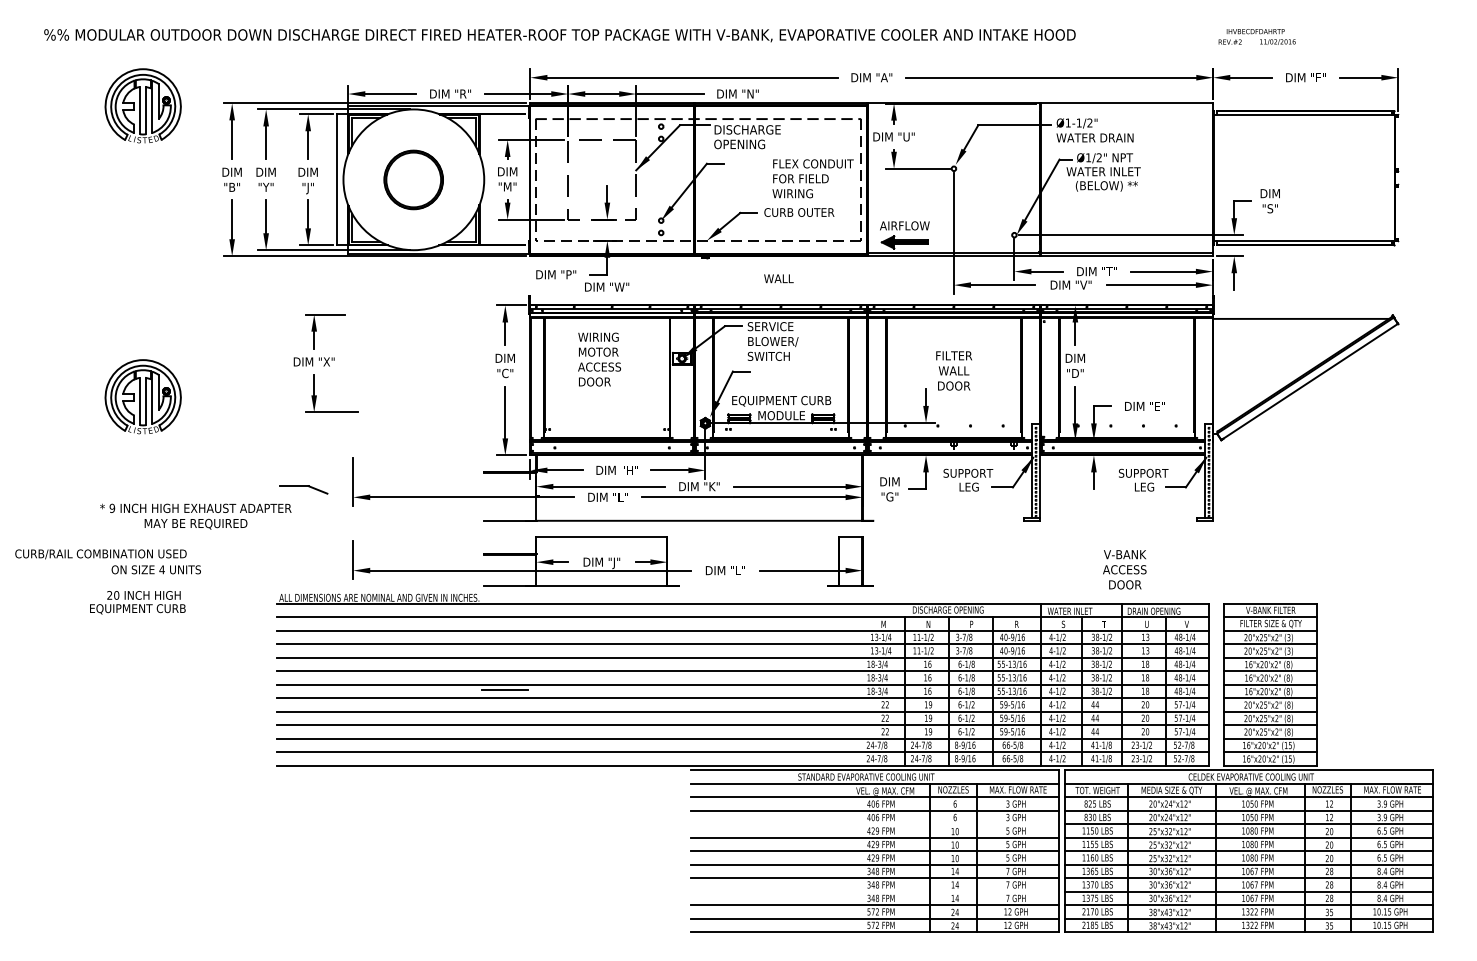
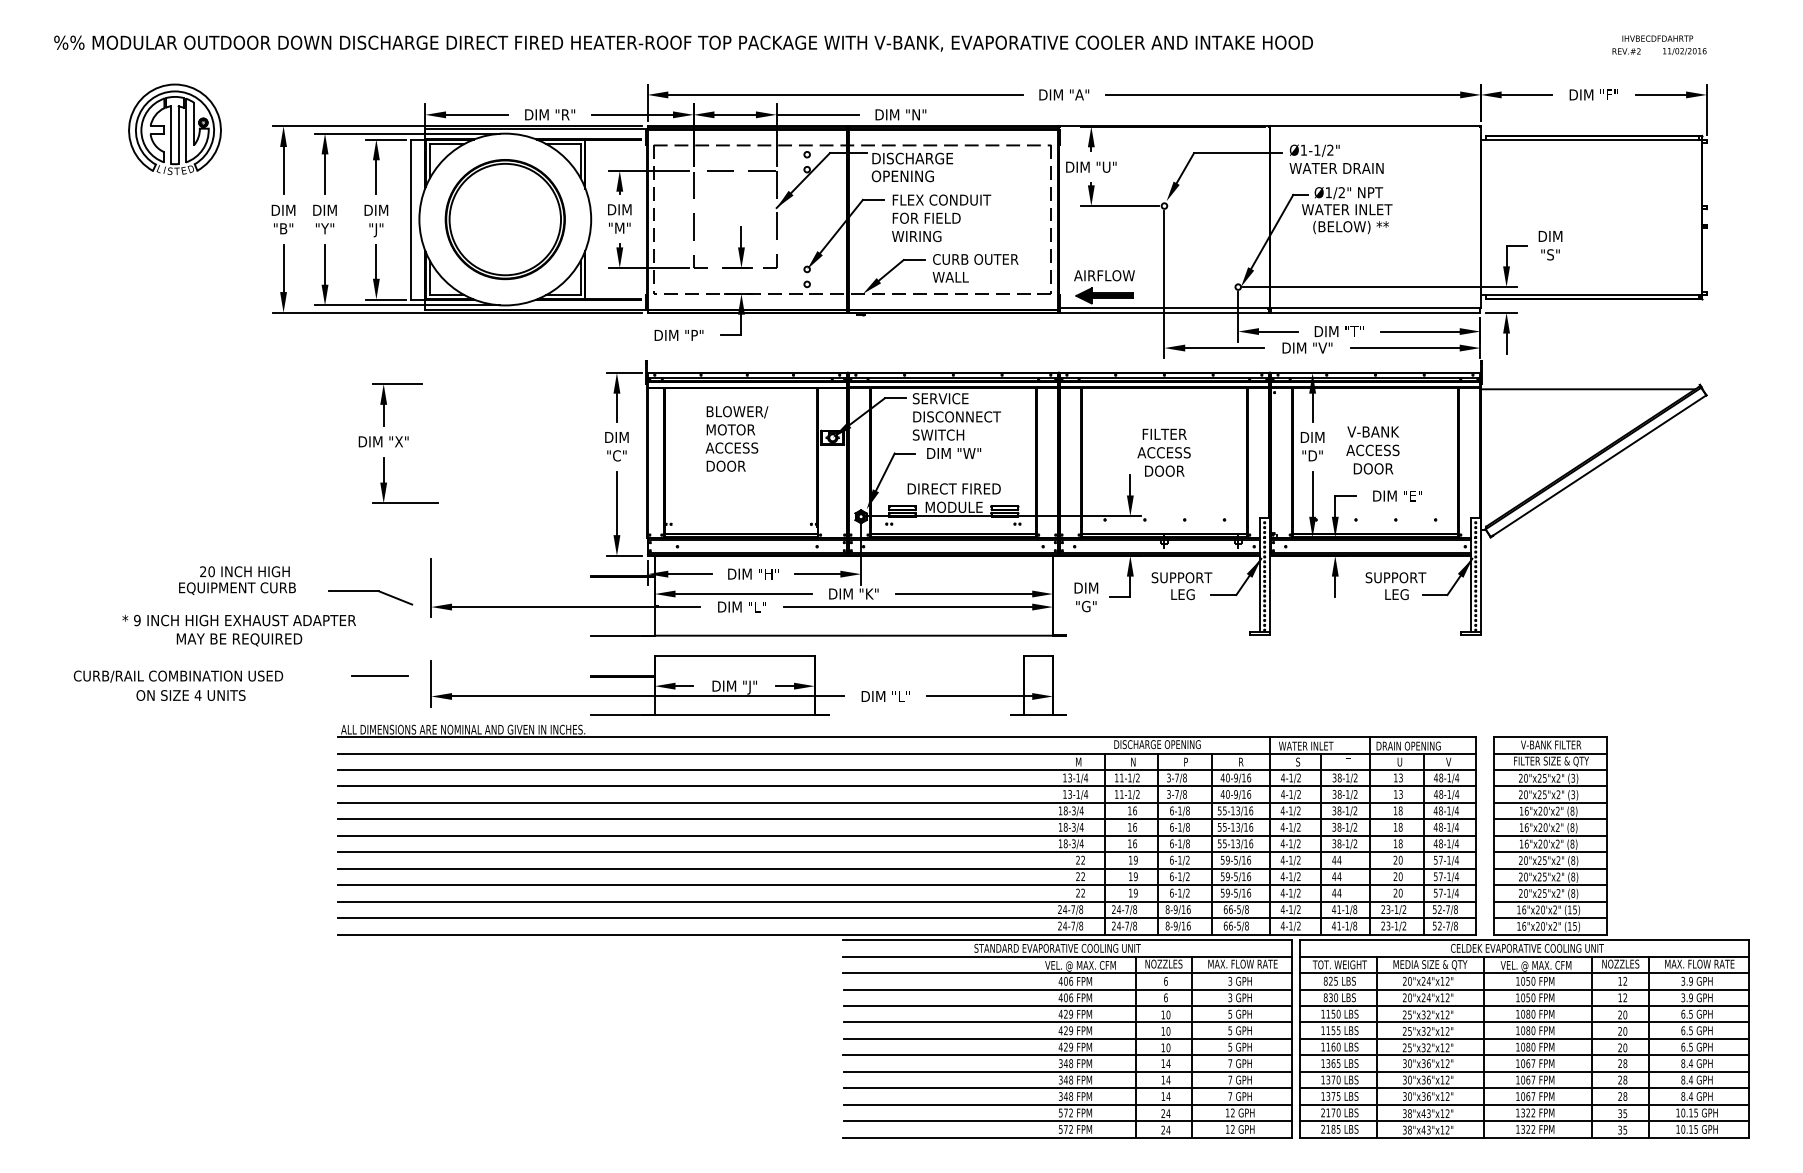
text: (1257, 36) -> (1659, 44), moved
text: (813, 178) -> (941, 218), moved
part: (413, 179) -> (504, 219), size x1.67
text: (778, 278) -> (950, 277), moved
text: (607, 287) -> (954, 453), moved
text: (604, 337) -> (737, 412), WIRING -> BLOWER/
text: (784, 342) -> (957, 417), BLOWER/ -> DISCONNECT
text: (953, 370) -> (1163, 452), WALL -> ACCESS
part: (142, 396) -> (174, 483), removed
text: (781, 401) -> (953, 489), EQUIPMENT CURB -> DIRECT FIRED
part: (303, 489) -> (370, 597), size x1.43
text: (101, 554) -> (178, 676), moved
text: (1124, 569) -> (1372, 450), moved
text: (137, 602) -> (237, 580), moved
line: (504, 690) -> (379, 675), moved
line: (874, 823) -> (1067, 1005), added
line: (874, 891) -> (1067, 1088), added

